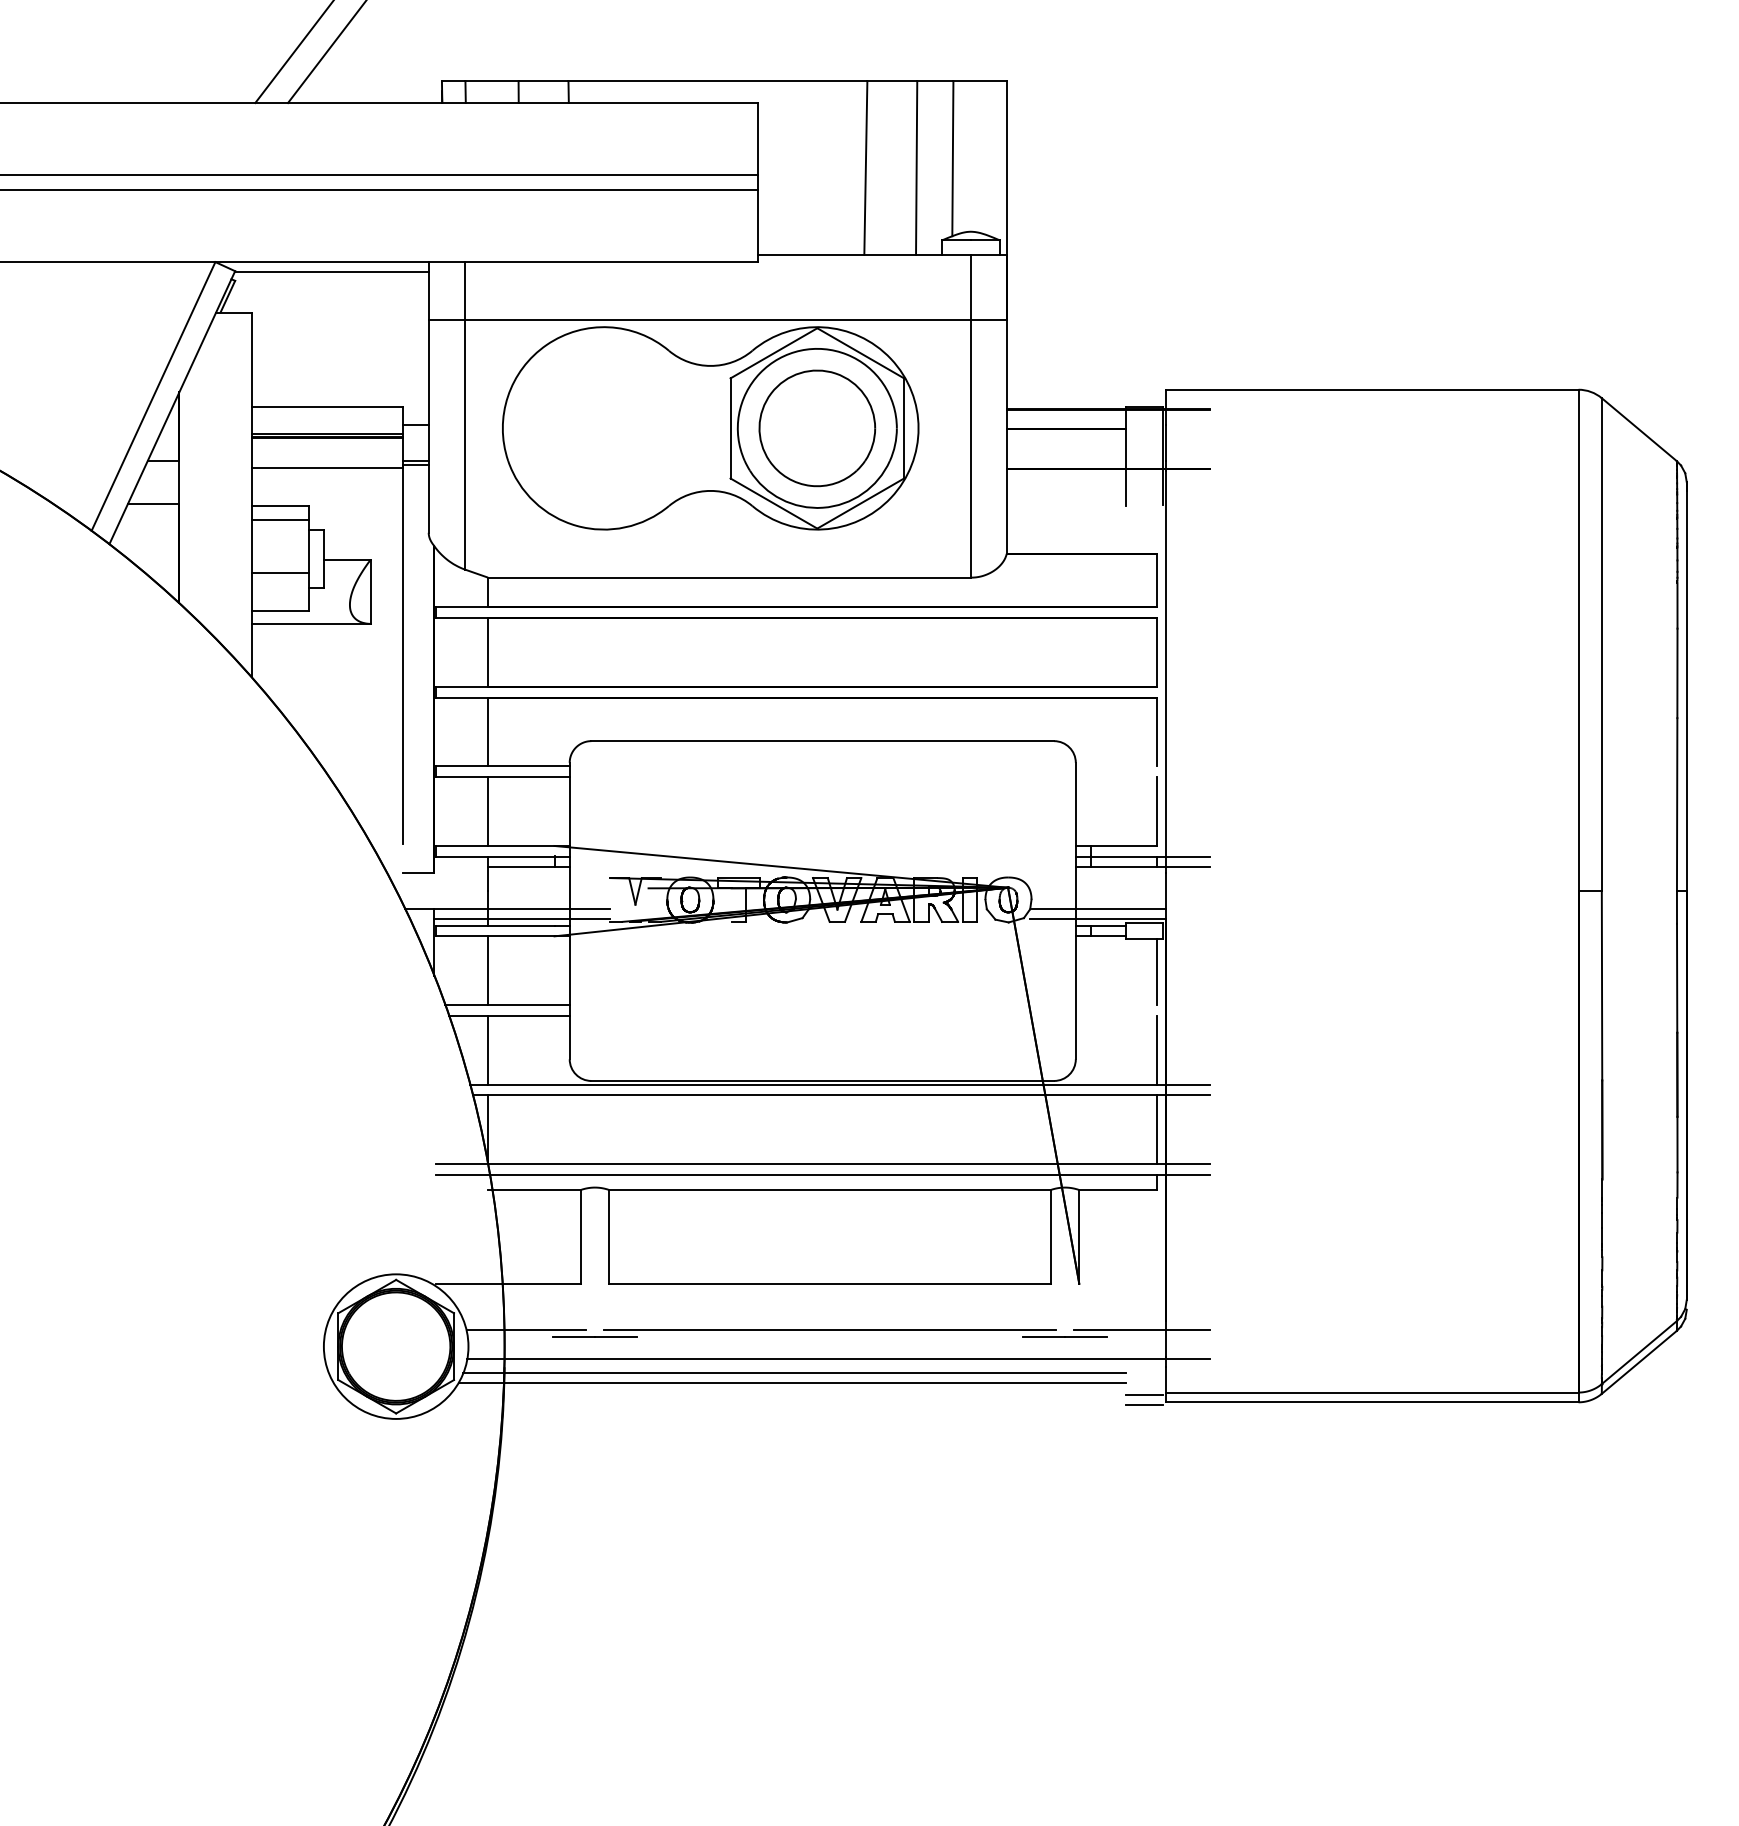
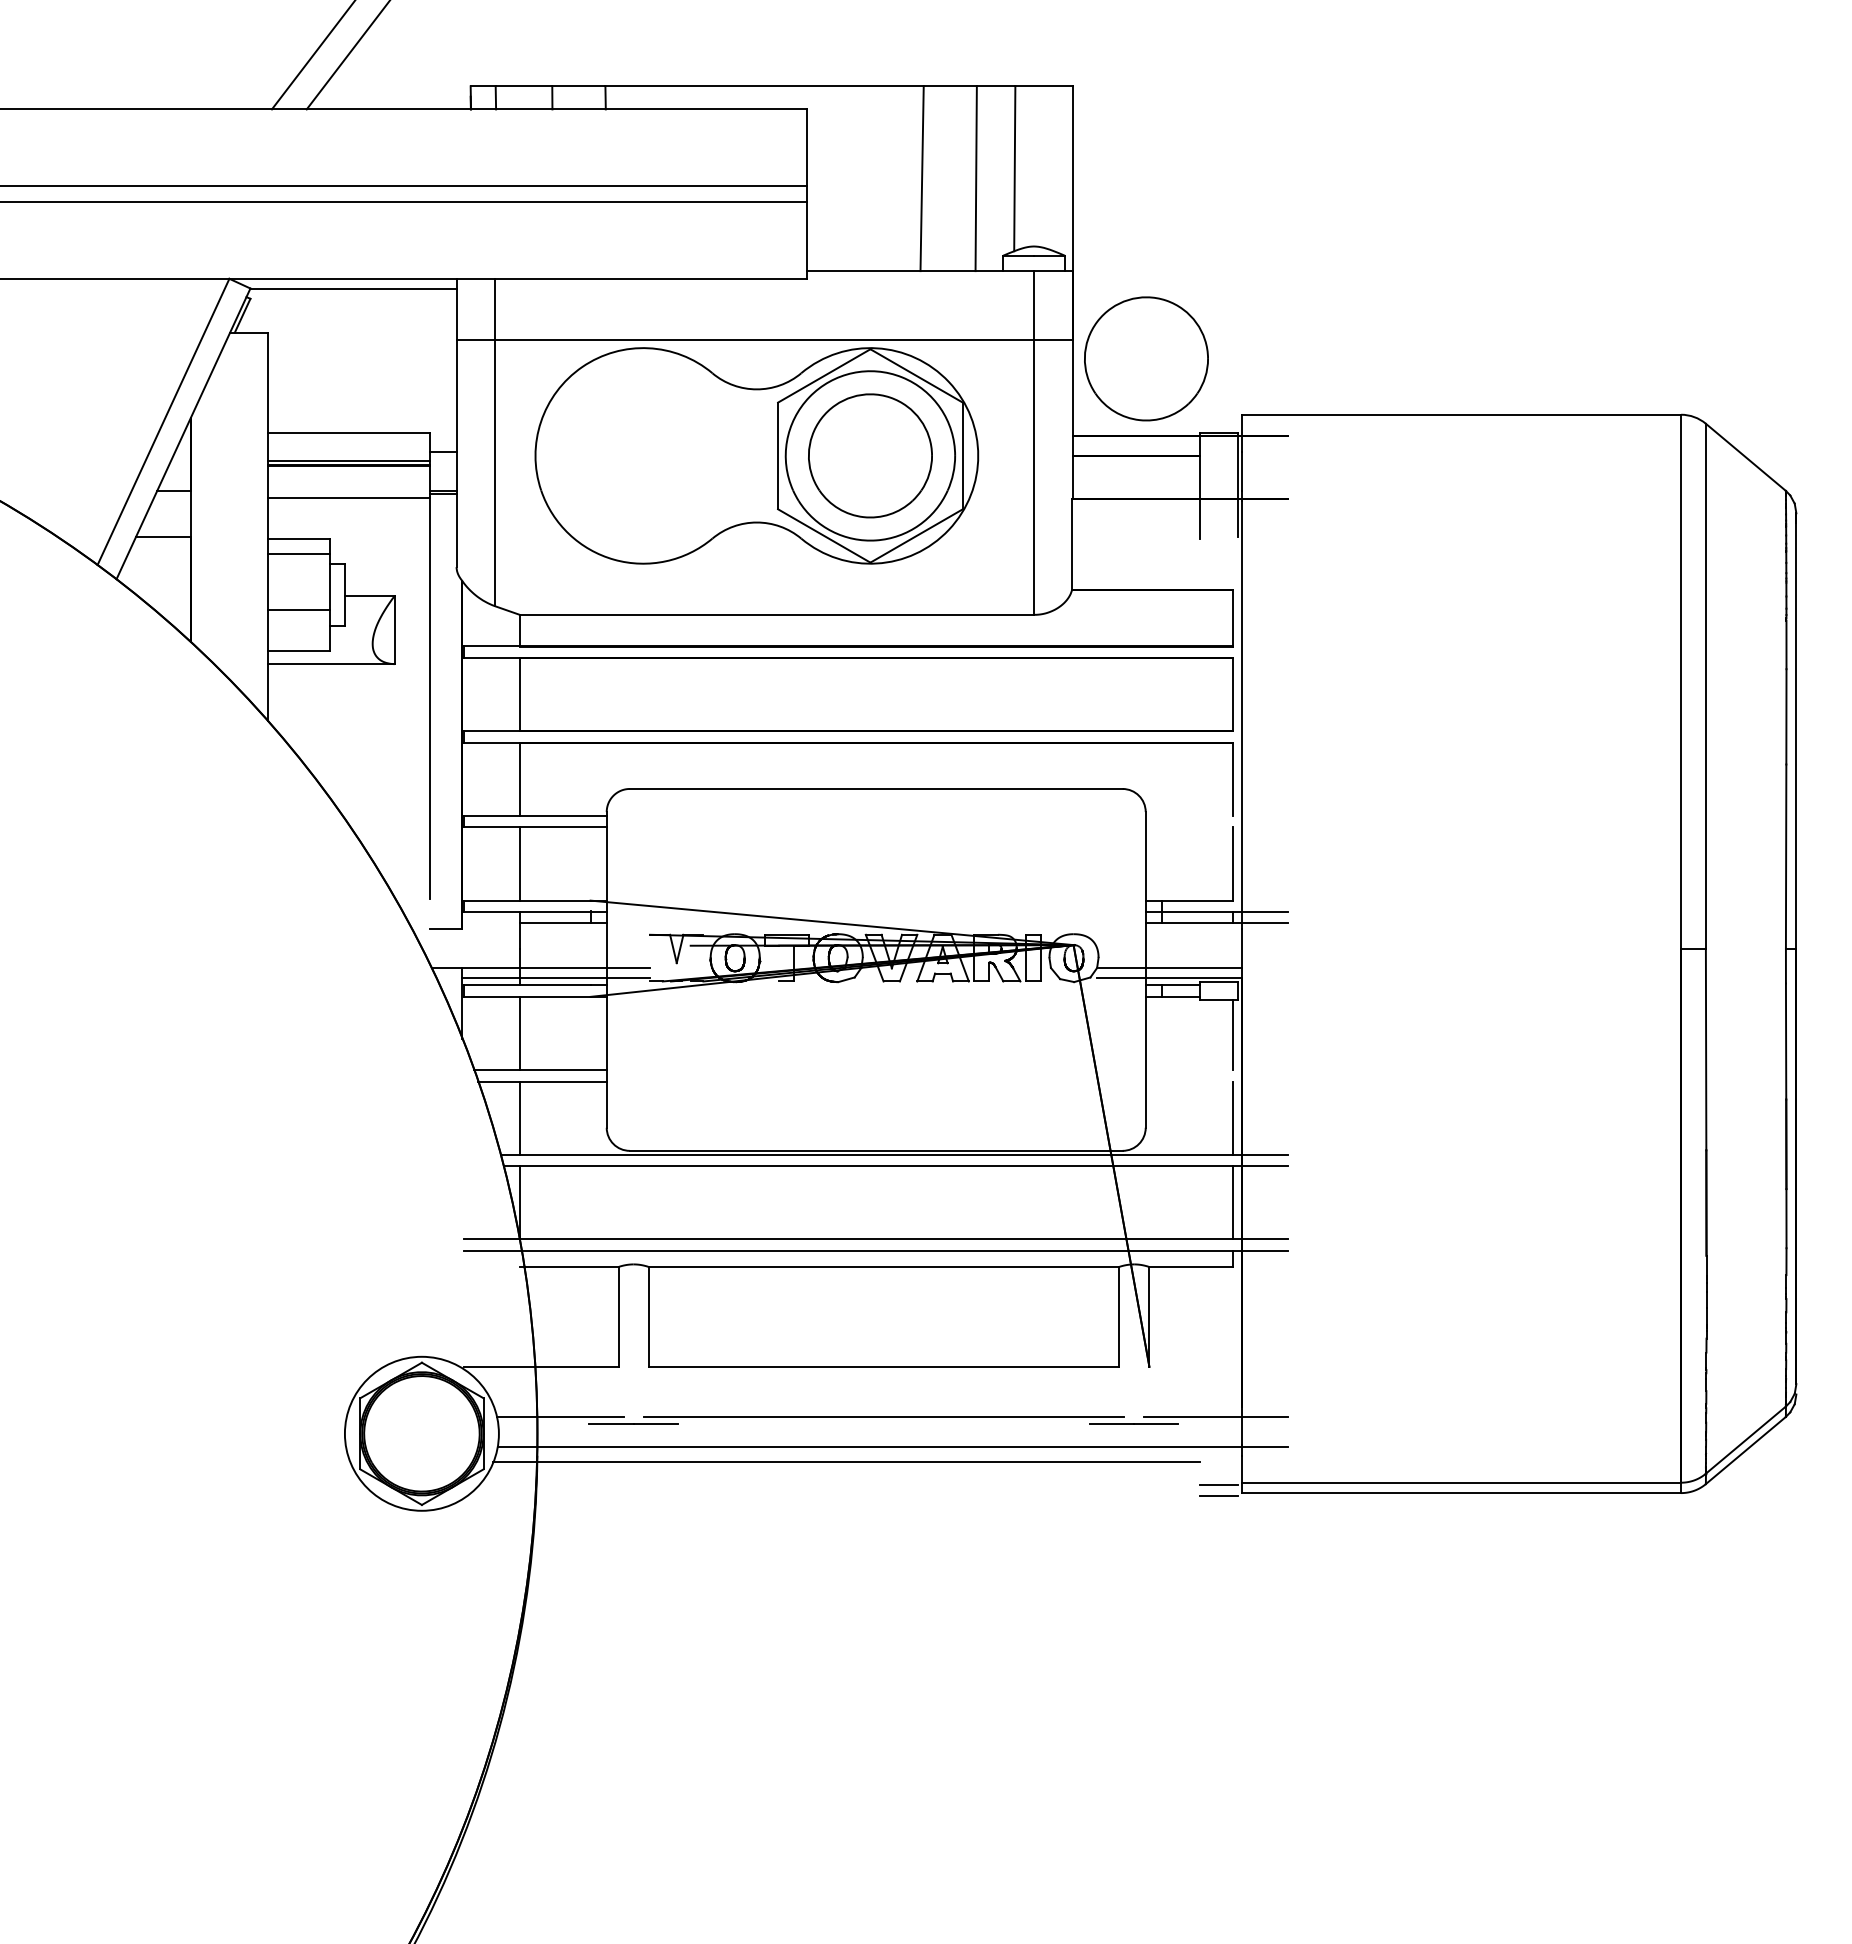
part: (1076, 336) -> (1146, 358), added
line: (792, 1382) -> (843, 1472), removed

